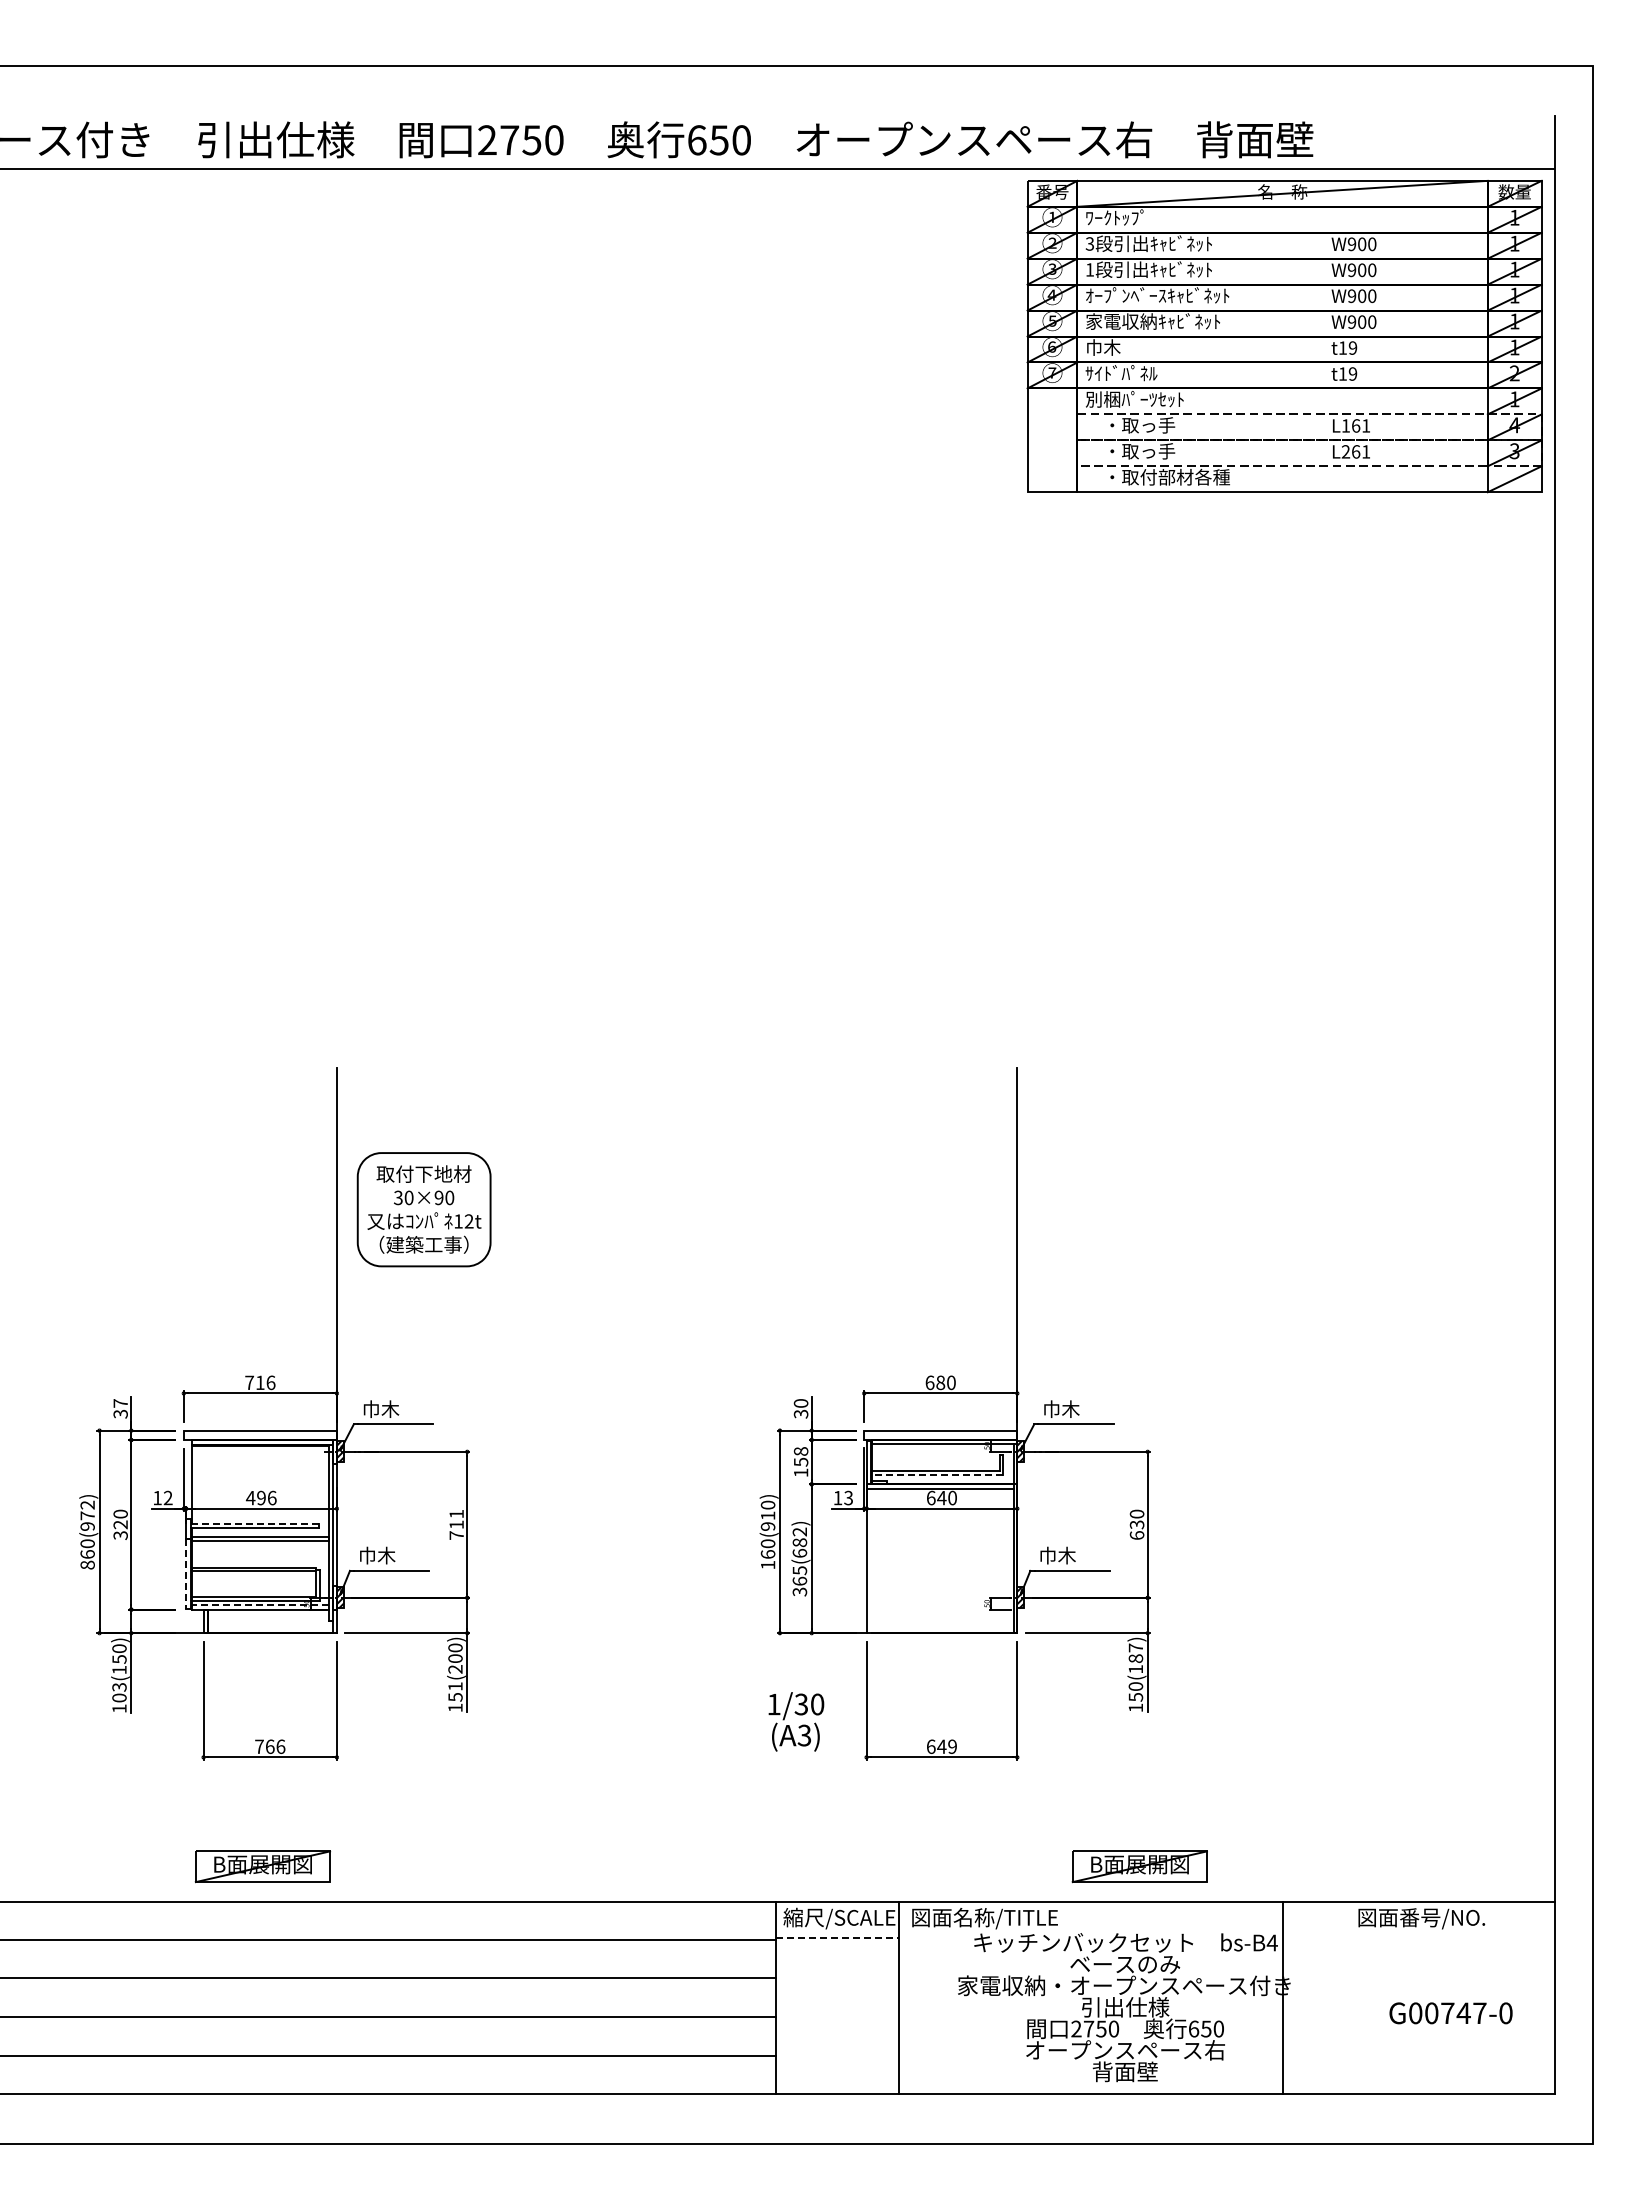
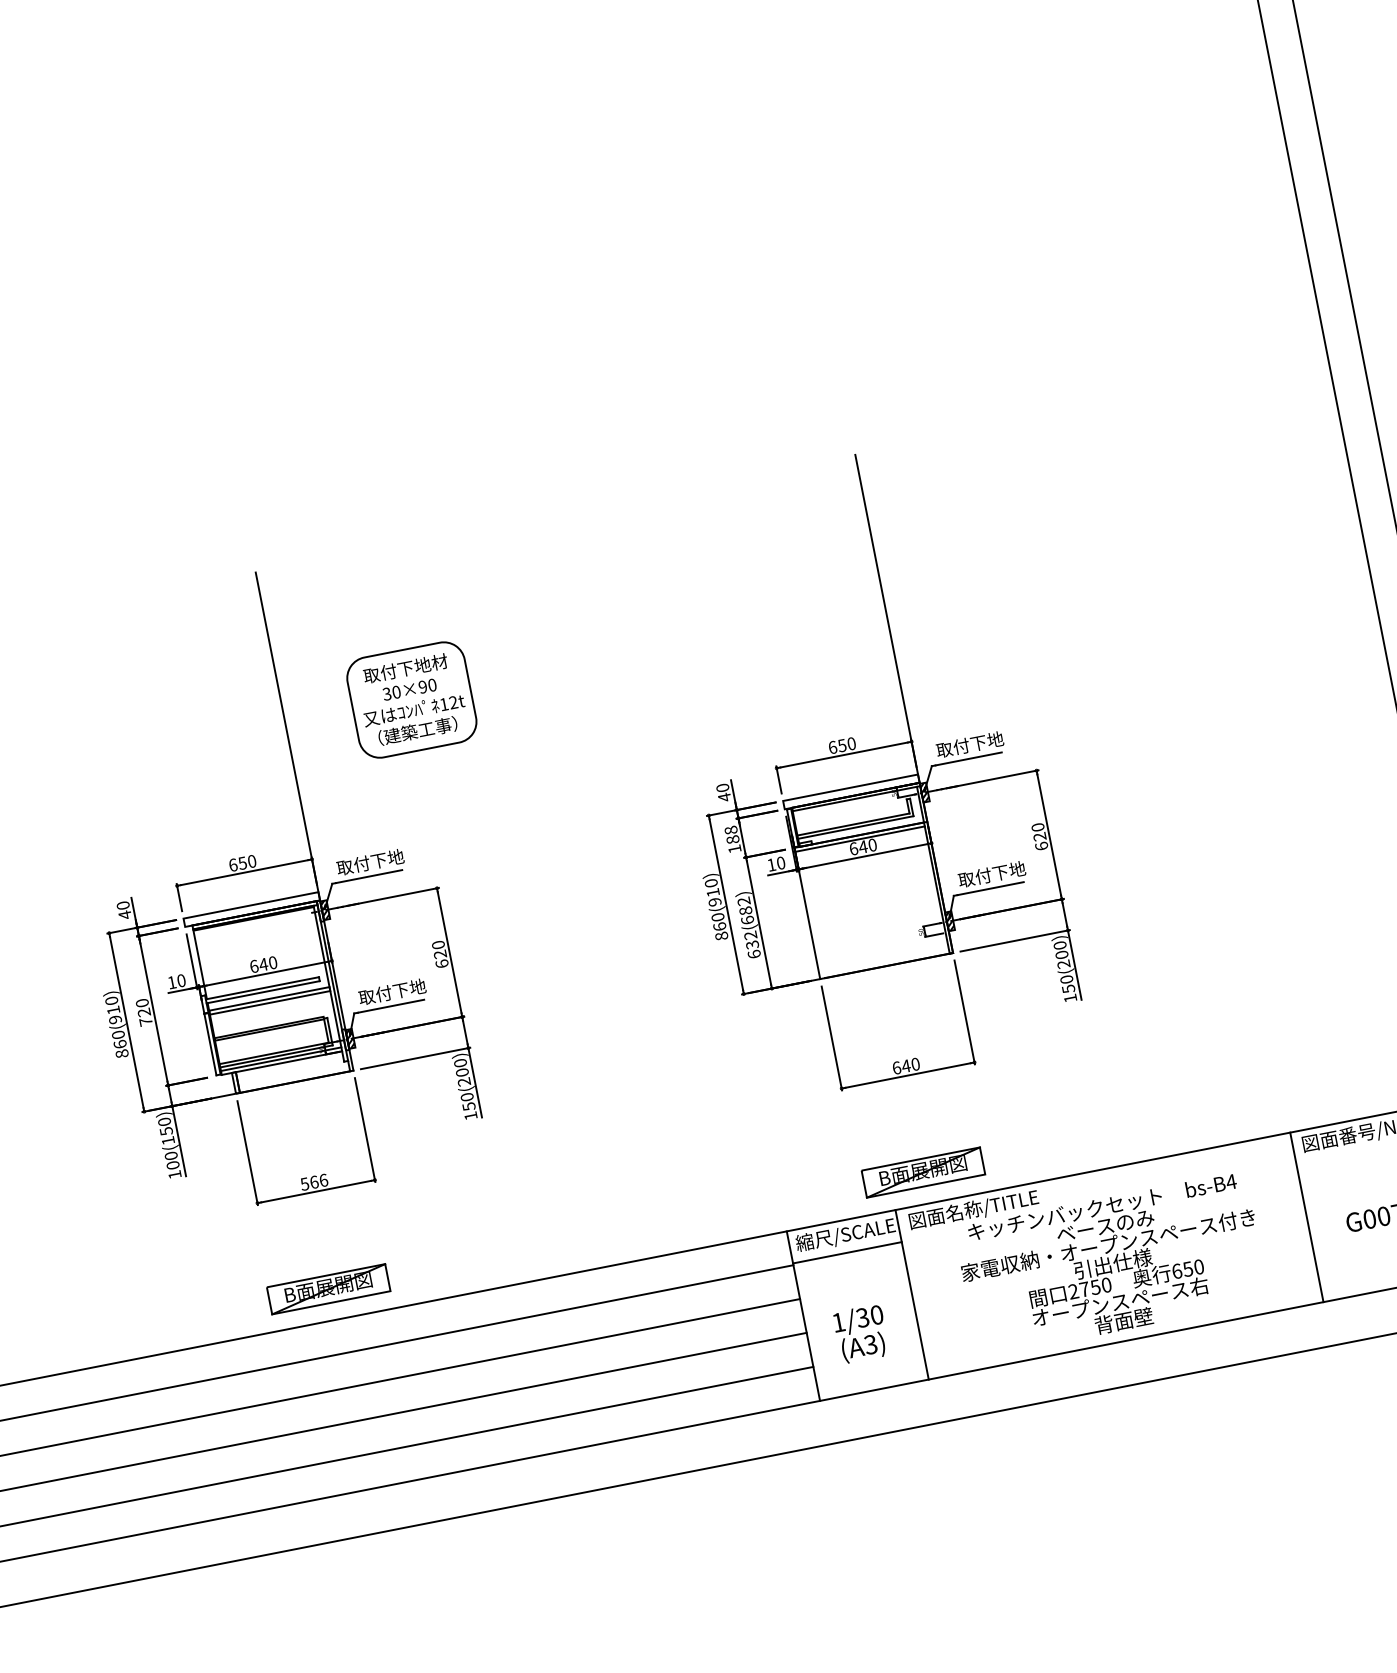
part: (423, 1209) -> (411, 699), moved
text: (260, 1382) -> (242, 862), 716 -> 650
text: (940, 1382) -> (842, 745), 680 -> 650
text: (399, 1408) -> (369, 861), 巾木 -> 取付下地
text: (1080, 1408) -> (969, 744), 巾木 -> 取付下地
text: (120, 1409) -> (124, 910), 37 -> 40
text: (800, 1414) -> (724, 797), 30 -> 40
text: (800, 1461) -> (732, 839), 158 -> 188
line: (937, 1475) -> (855, 827), dashed -> solid
text: (260, 1497) -> (262, 964), 496 -> 640
text: (167, 1498) -> (180, 981), 12 -> 10
text: (848, 1498) -> (781, 863), 13 -> 10
text: (87, 1510) -> (112, 1005), 860(972) -> 860(910)
line: (254, 1523) -> (261, 988), dashed -> solid
text: (456, 1524) -> (440, 954), 711 -> 620
text: (1137, 1524) -> (1040, 836), 630 -> 620
text: (120, 1535) -> (145, 1021), 320 -> 720
text: (395, 1555) -> (391, 992), 巾木 -> 取付下地
text: (1076, 1555) -> (991, 874), 巾木 -> 取付下地
text: (767, 1564) -> (721, 935), 160(910) -> 860(910)
line: (186, 1574) -> (210, 1044), dashed -> solid
text: (799, 1581) -> (752, 945), 365(682) -> 632(682)
line: (259, 1605) -> (280, 1059), dashed -> solid
text: (1135, 1658) -> (1061, 954), 150(187) -> 150(200)
text: (455, 1686) -> (467, 1097), 151(200) -> 150(200)
text: (119, 1687) -> (171, 1156), 103(150) -> 100(150)
text: (796, 1721) -> (861, 1333), moved
text: (259, 1746) -> (304, 1183), 766 -> 566
text: (952, 1746) -> (915, 1064), 649 -> 640
part: (1139, 1866) -> (923, 1172), moved
line: (837, 1938) -> (847, 1253), dashed -> solid
line: (1283, 1997) -> (1307, 1216), moved

